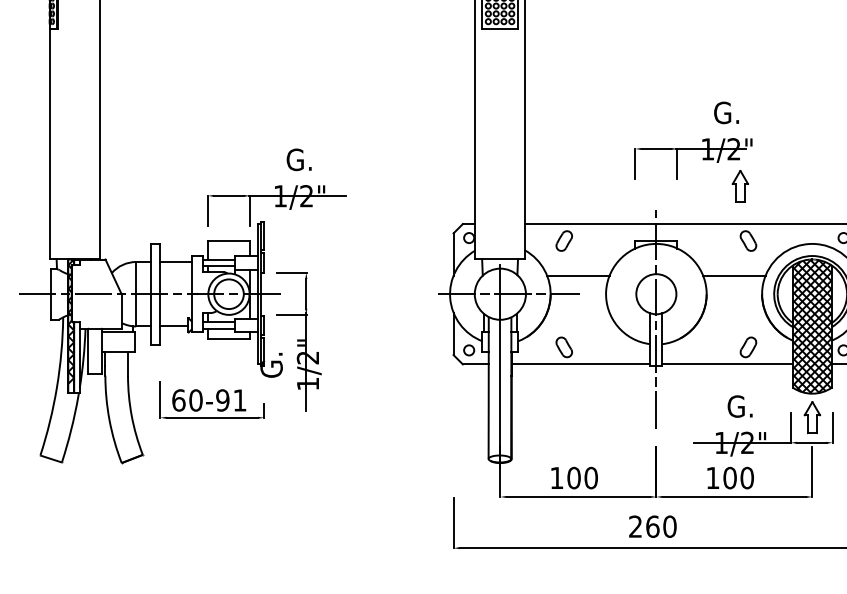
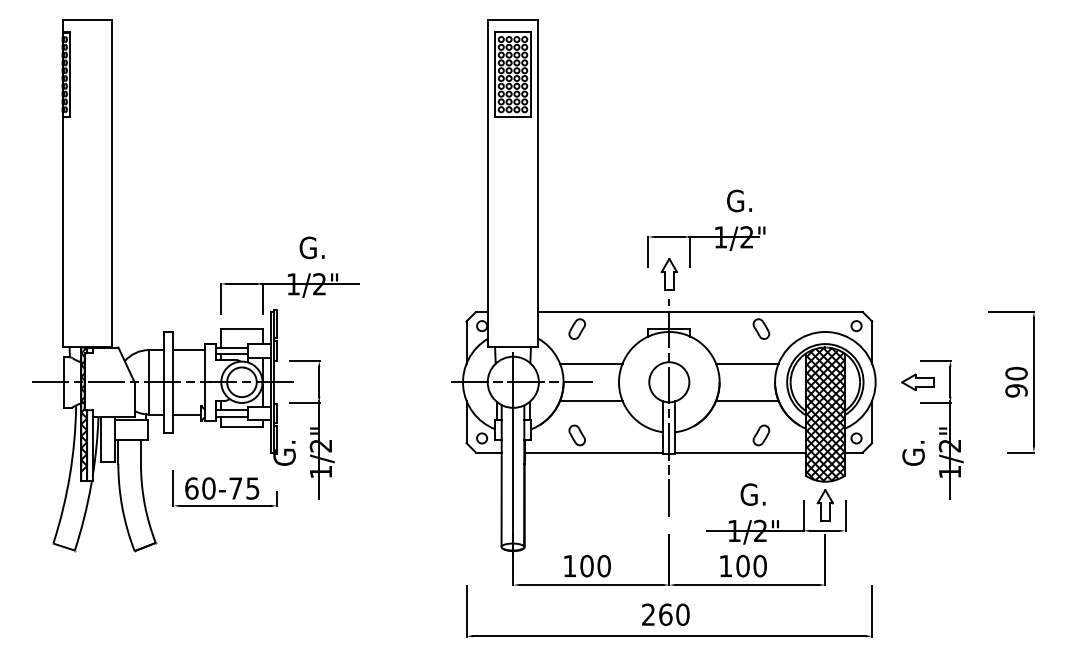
part: (739, 186) -> (668, 274), moved
line: (578, 313) -> (591, 401), added
line: (734, 313) -> (747, 401), added
text: (231, 400) -> (244, 488), 60-91 -> 60-75

